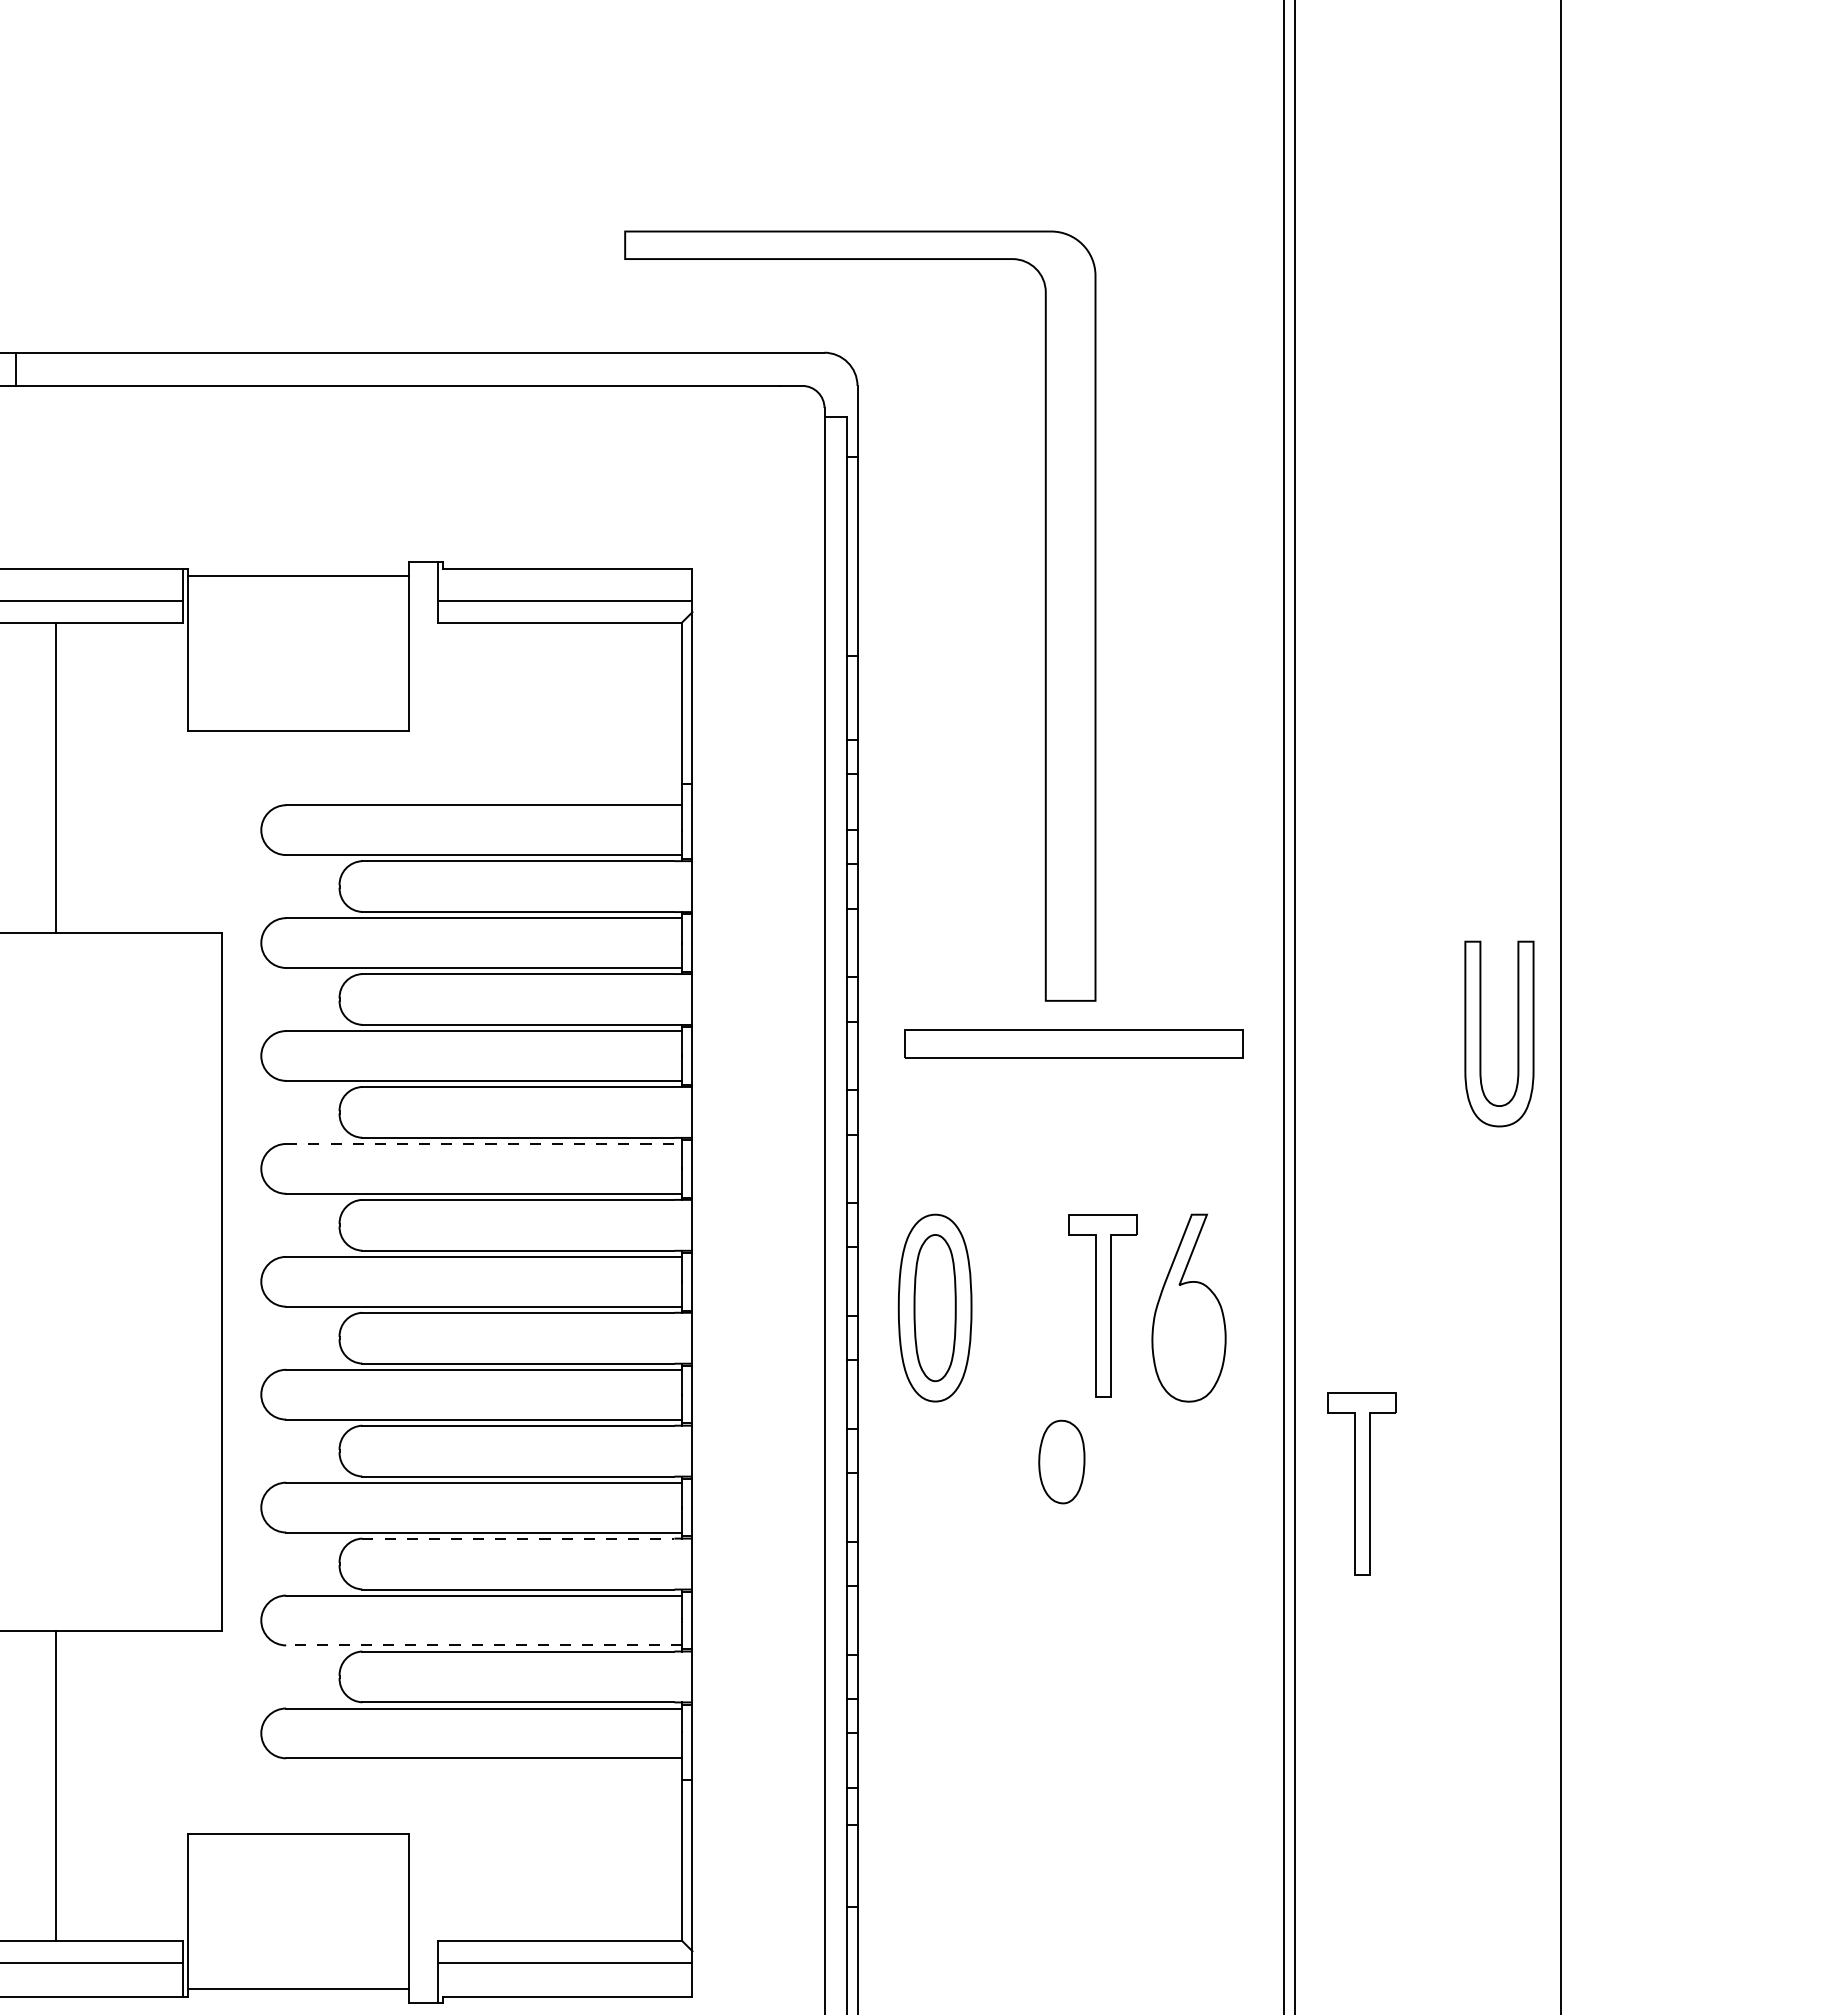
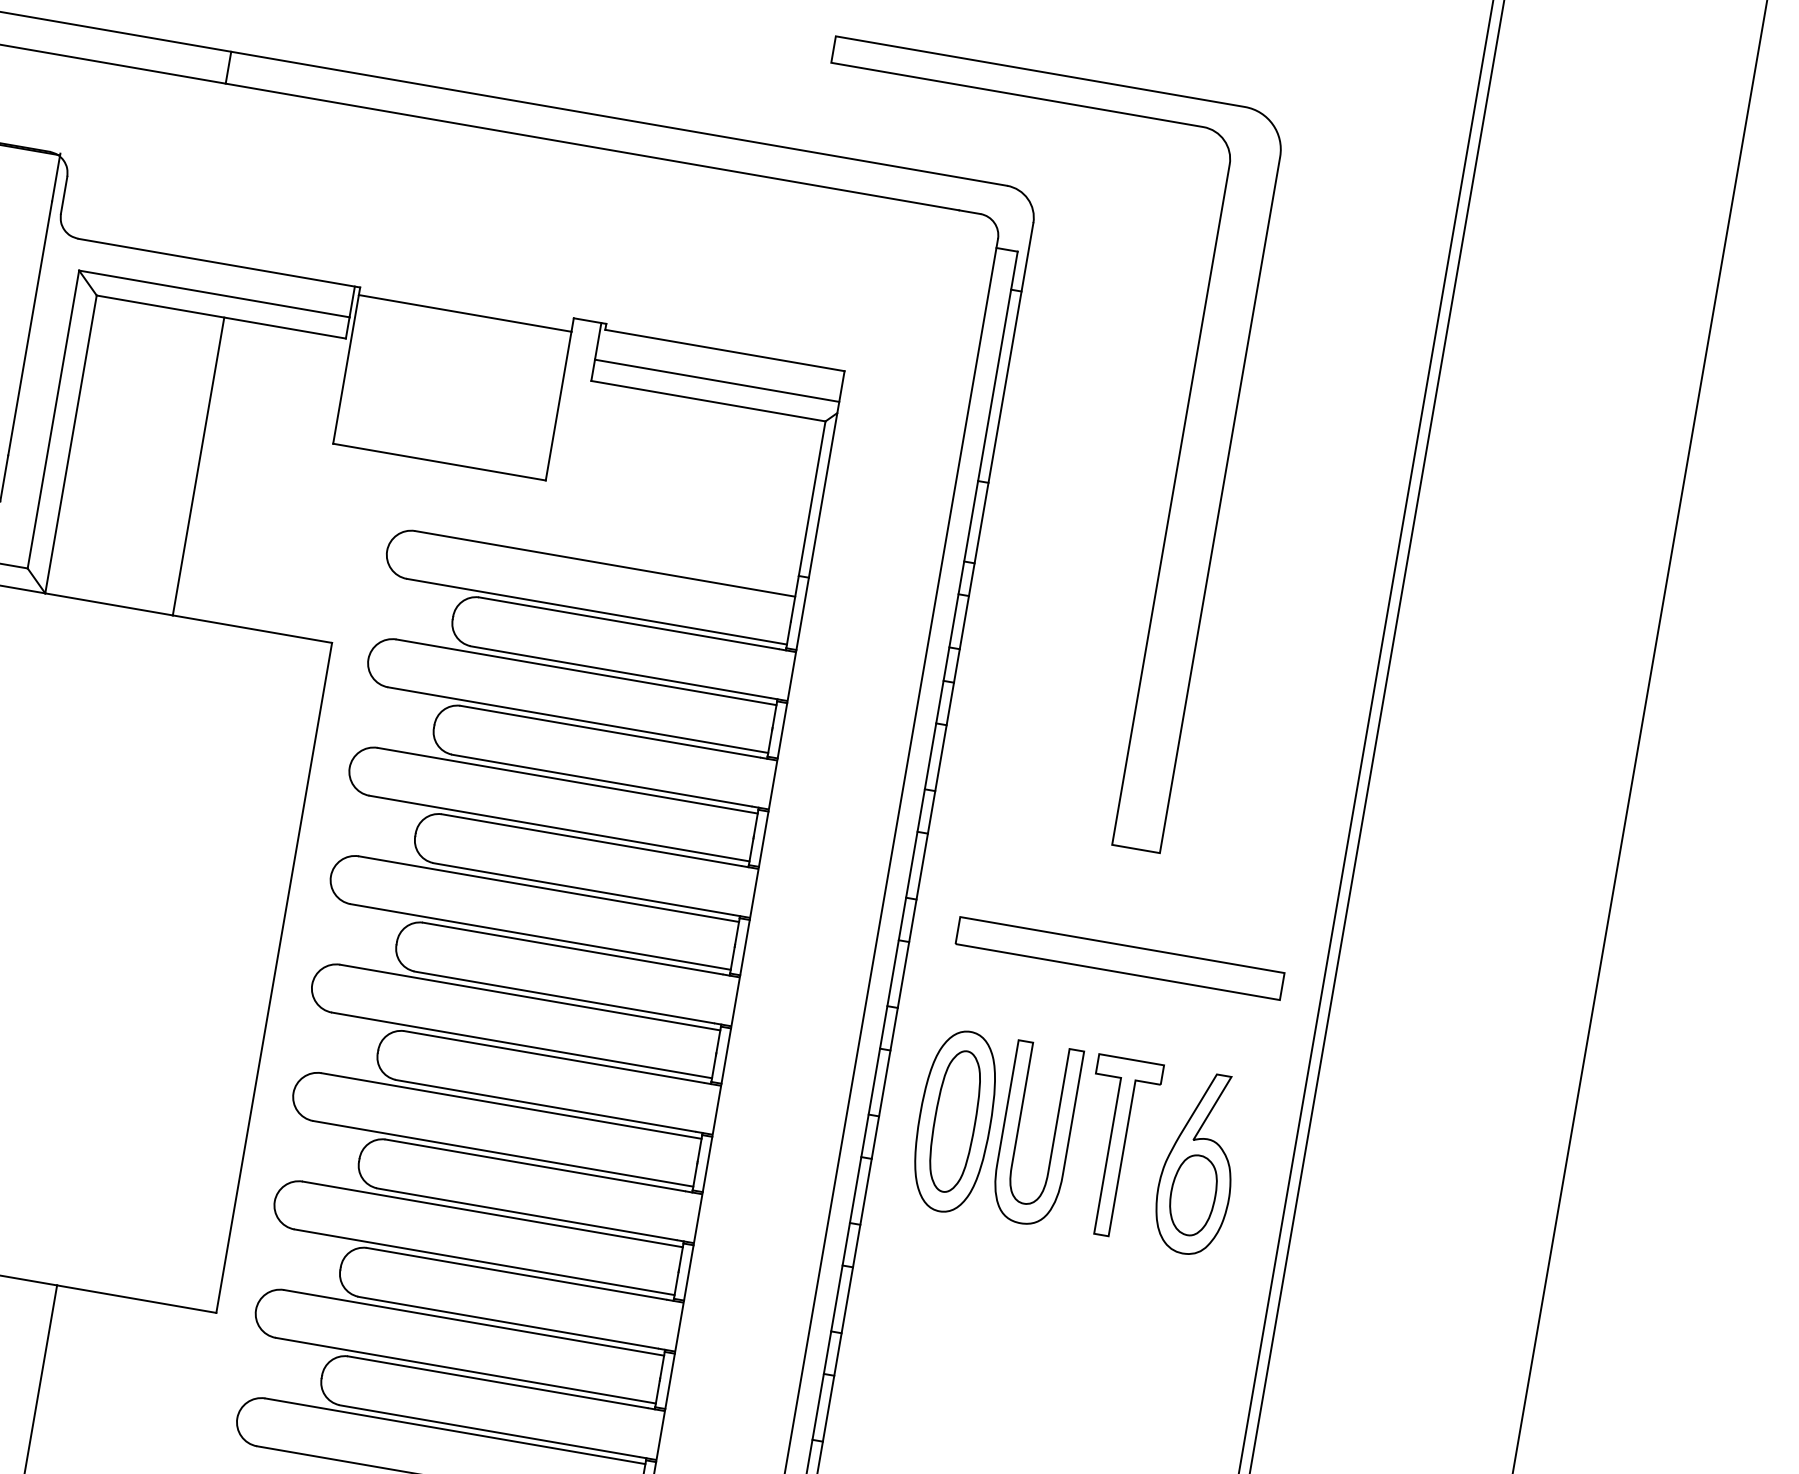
part: (1481, 1033) -> (1018, 1131), moved
part: (1073, 1043) -> (1120, 957), moved
line: (484, 1143) -> (549, 888), dashed -> solid
part: (1061, 1461) -> (1192, 1194), moved
part: (1361, 1483) -> (1335, 1360), removed
line: (518, 1538) -> (516, 1273), dashed -> solid
line: (484, 1645) -> (466, 1370), dashed -> solid

